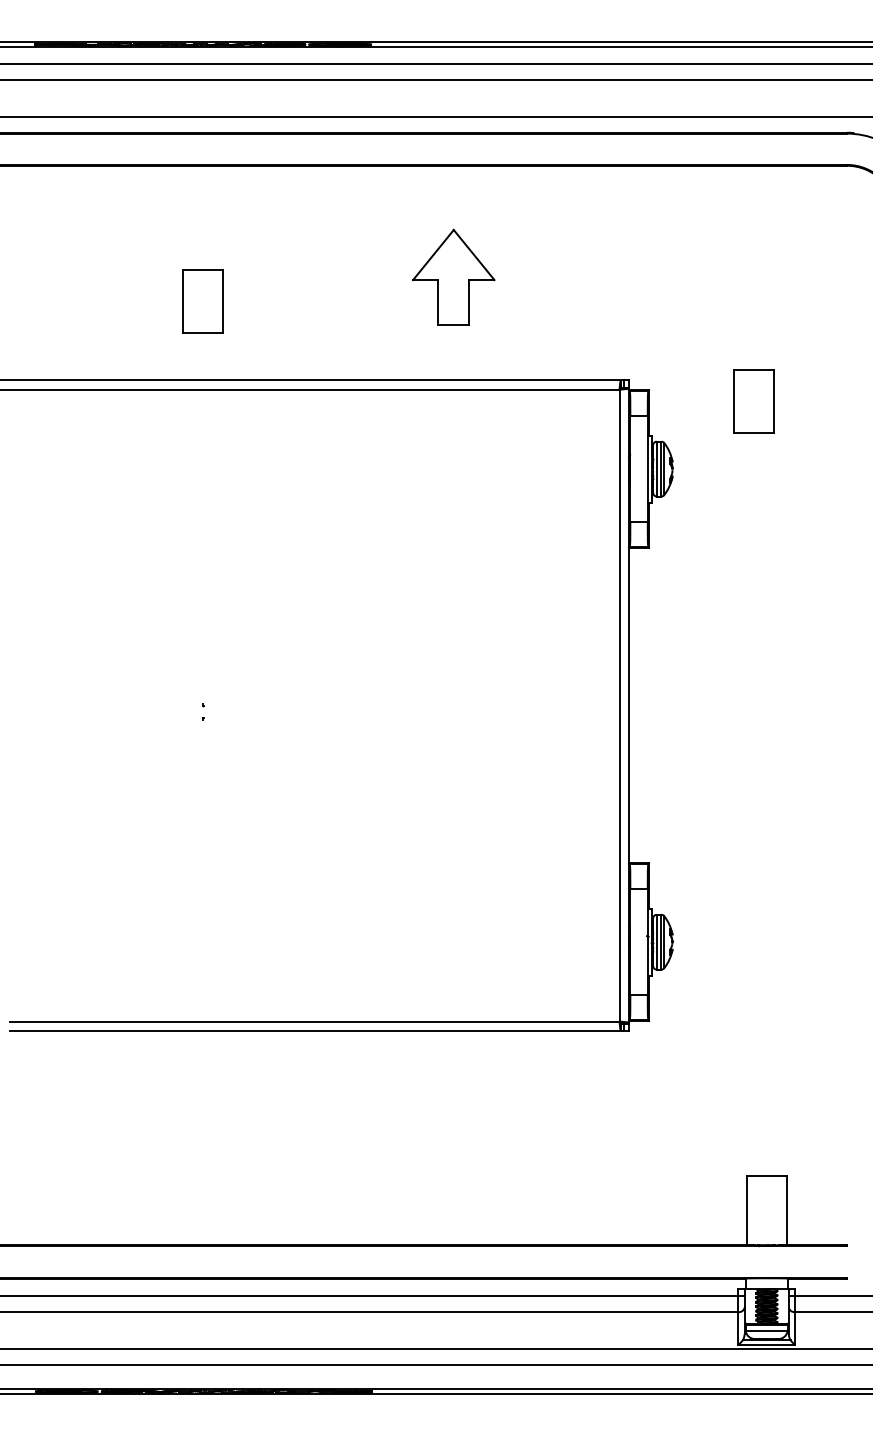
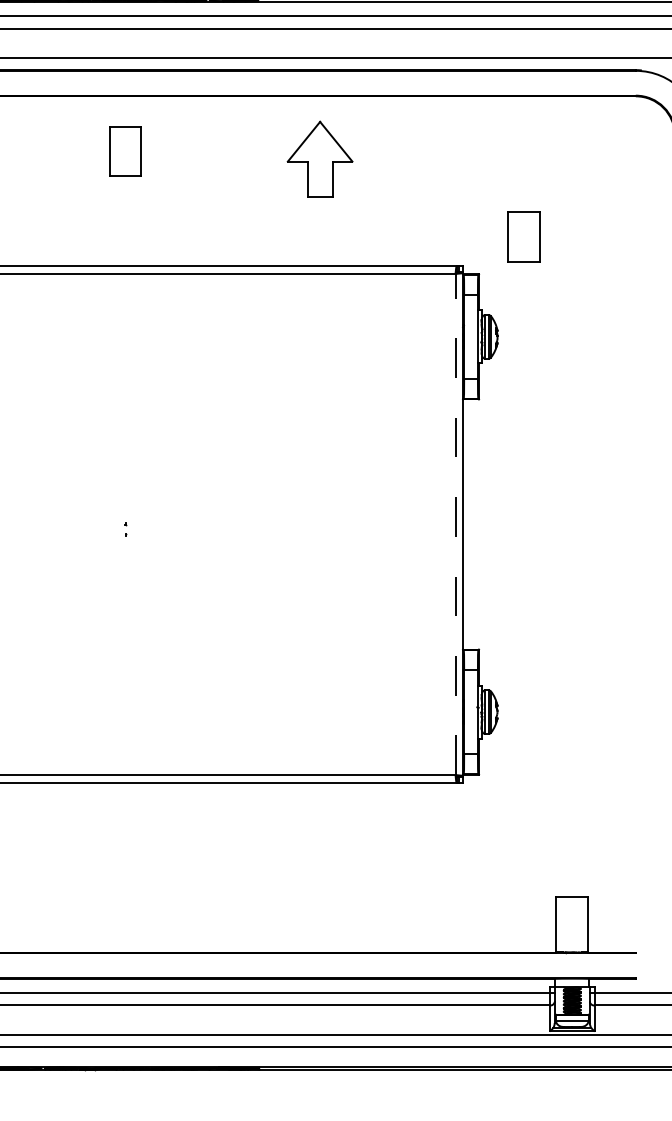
part: (453, 276) -> (319, 158), moved
part: (202, 301) -> (124, 151), moved
part: (753, 401) -> (523, 237), moved
line: (619, 705) -> (455, 524), solid -> dashed

